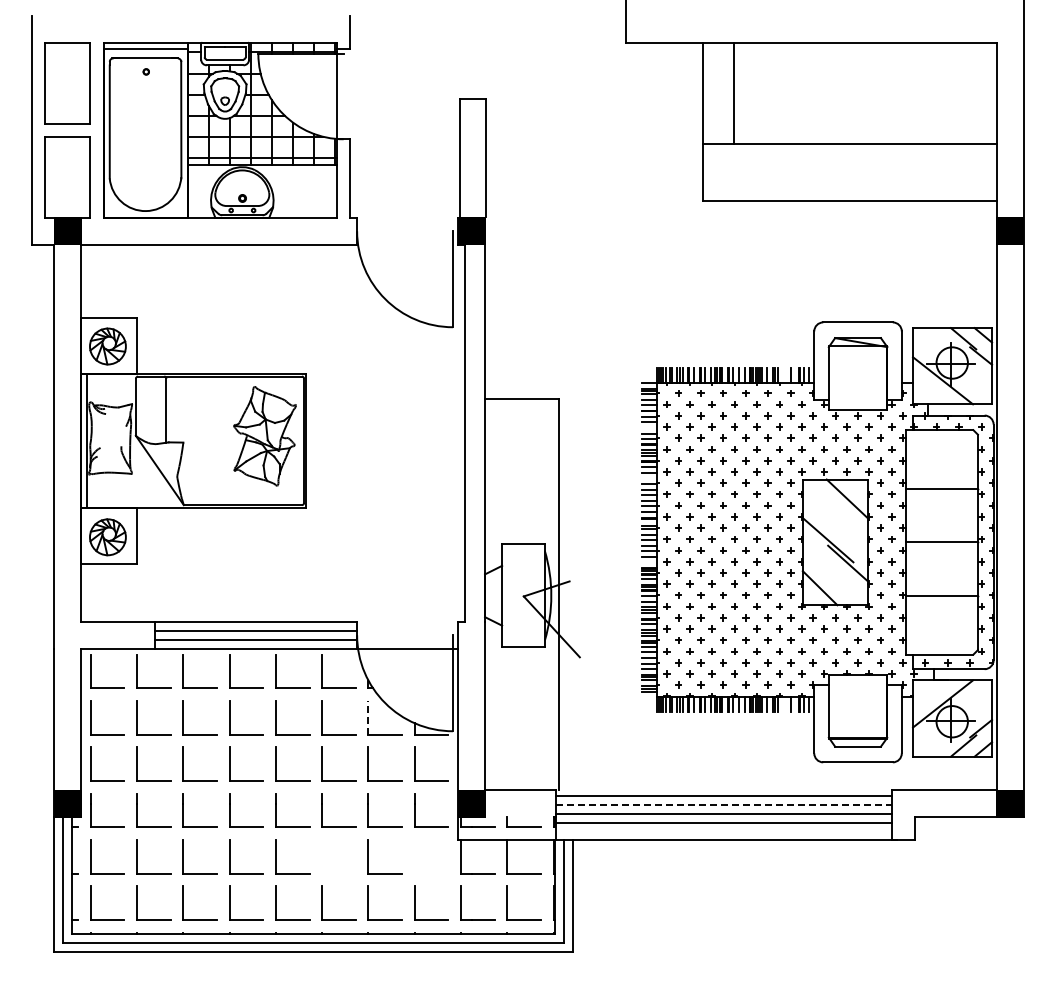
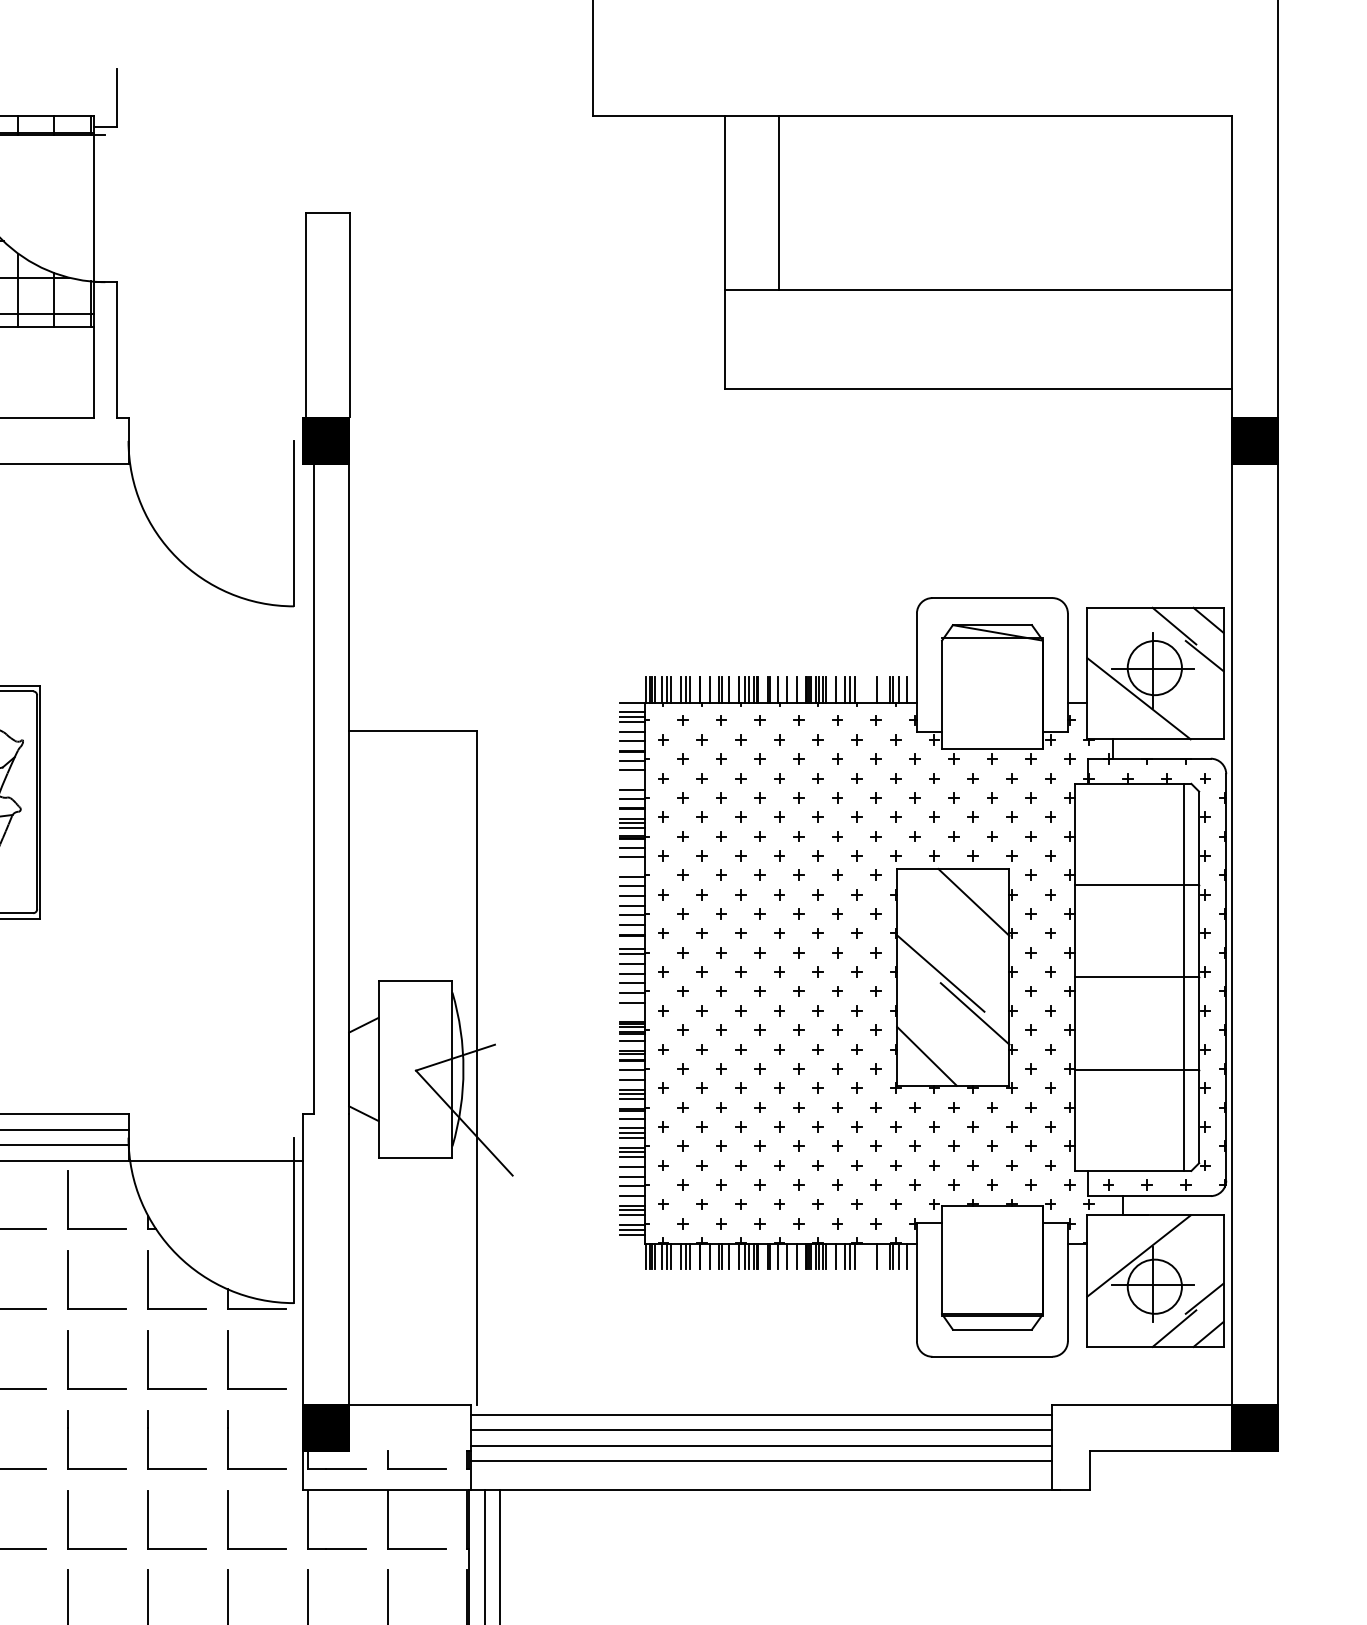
line: (968, 542) -> (1182, 977), added
line: (368, 717) -> (148, 1279), dashed -> solid
line: (724, 804) -> (762, 1429), dashed -> solid
part: (322, 856) -> (68, 1519), added
part: (415, 856) -> (229, 1519), added

